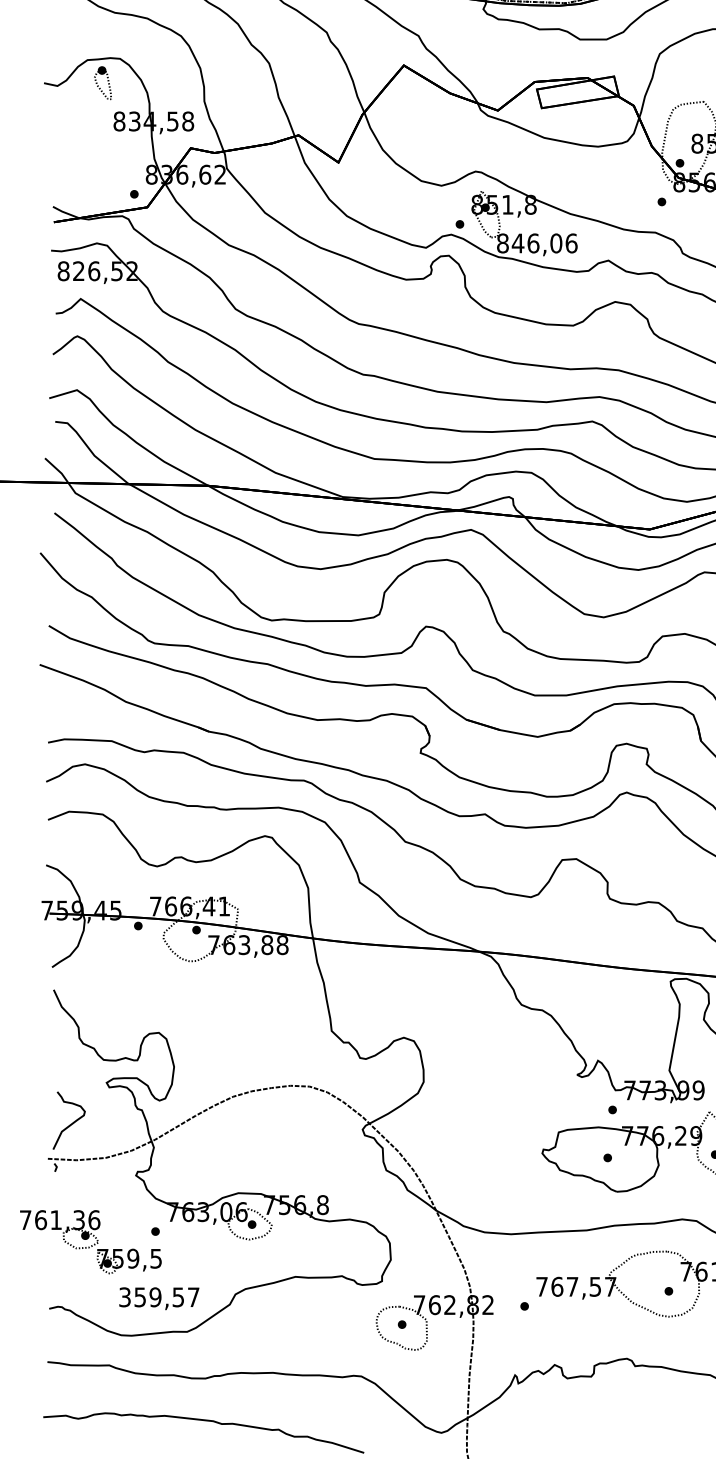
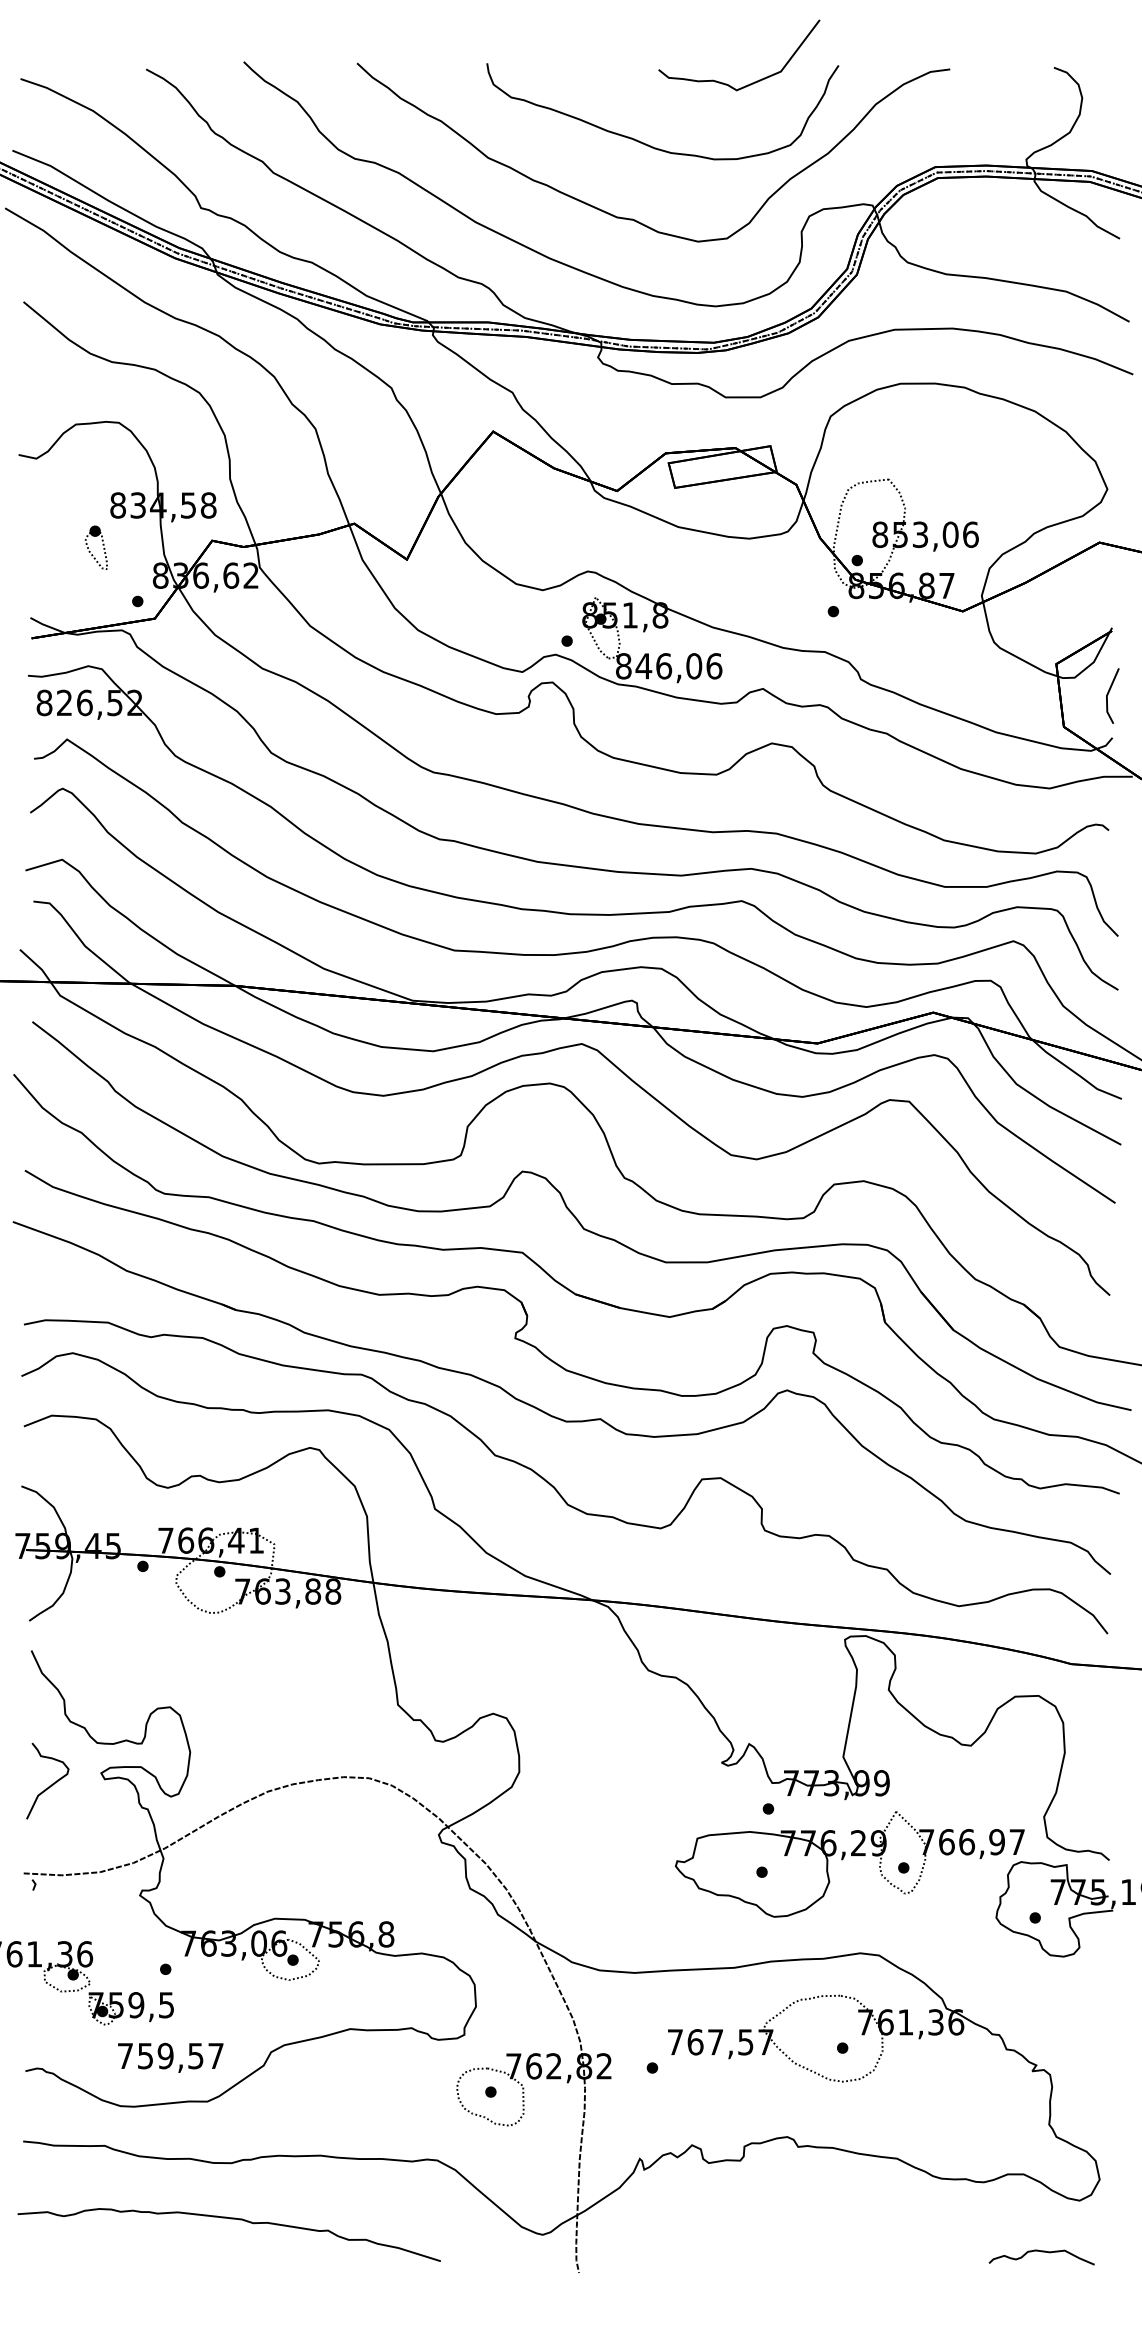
part: (98, 85) -> (90, 551), moved
curve: (70, 1123) -> (49, 1785), moved
text: (124, 1296) -> (124, 2055), 359,57 -> 759,57

